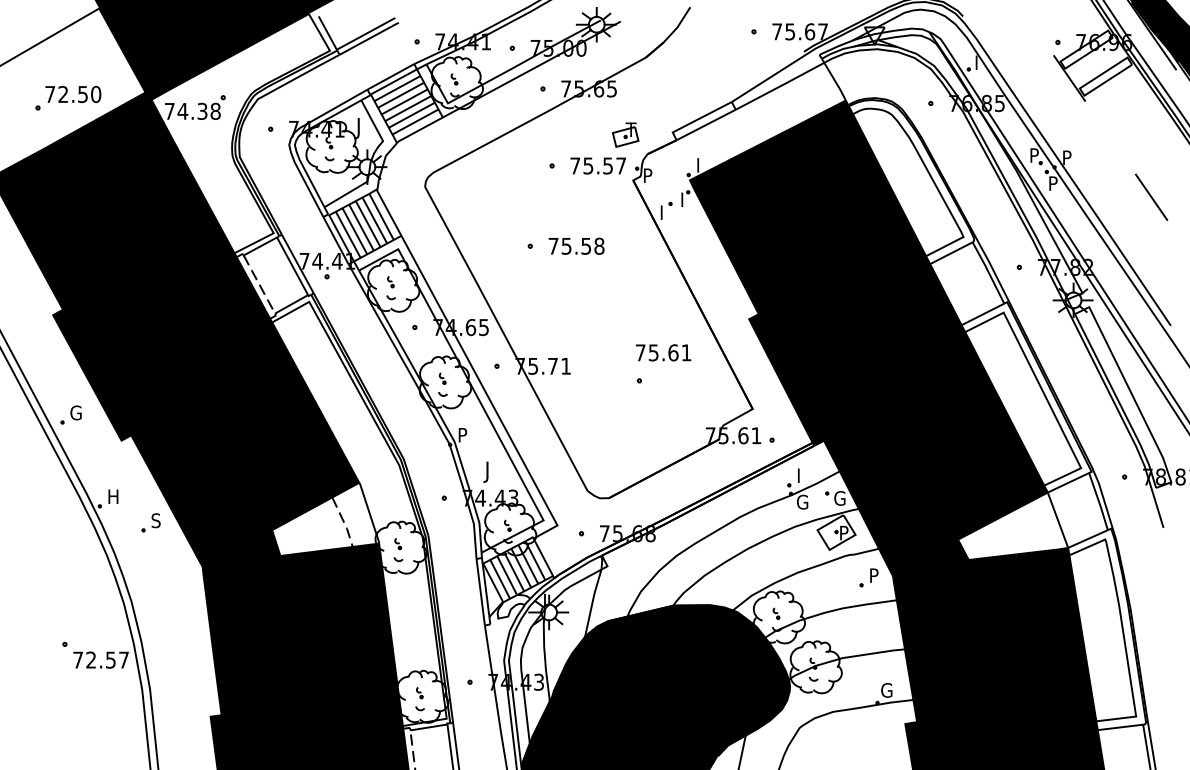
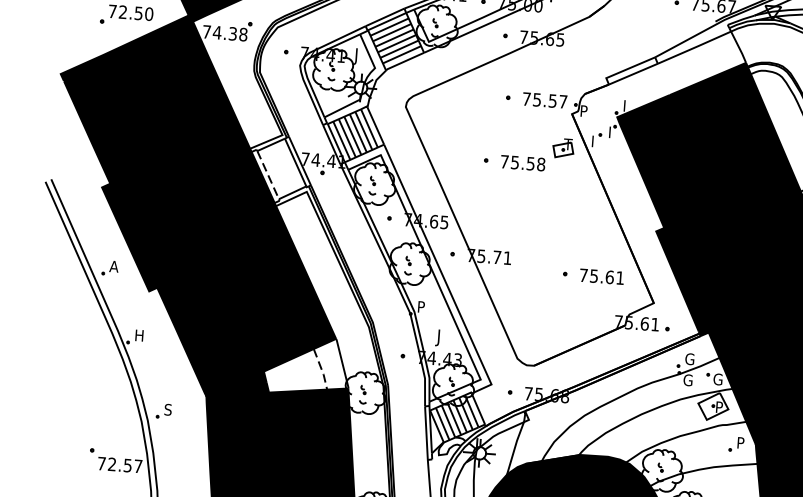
part: (625, 134) -> (563, 147), moved
text: (663, 352) -> (601, 276), moved
text: (75, 412) -> (114, 266), G -> A
text: (802, 475) -> (689, 359), I -> G
part: (150, 522) -> (163, 410), moved

